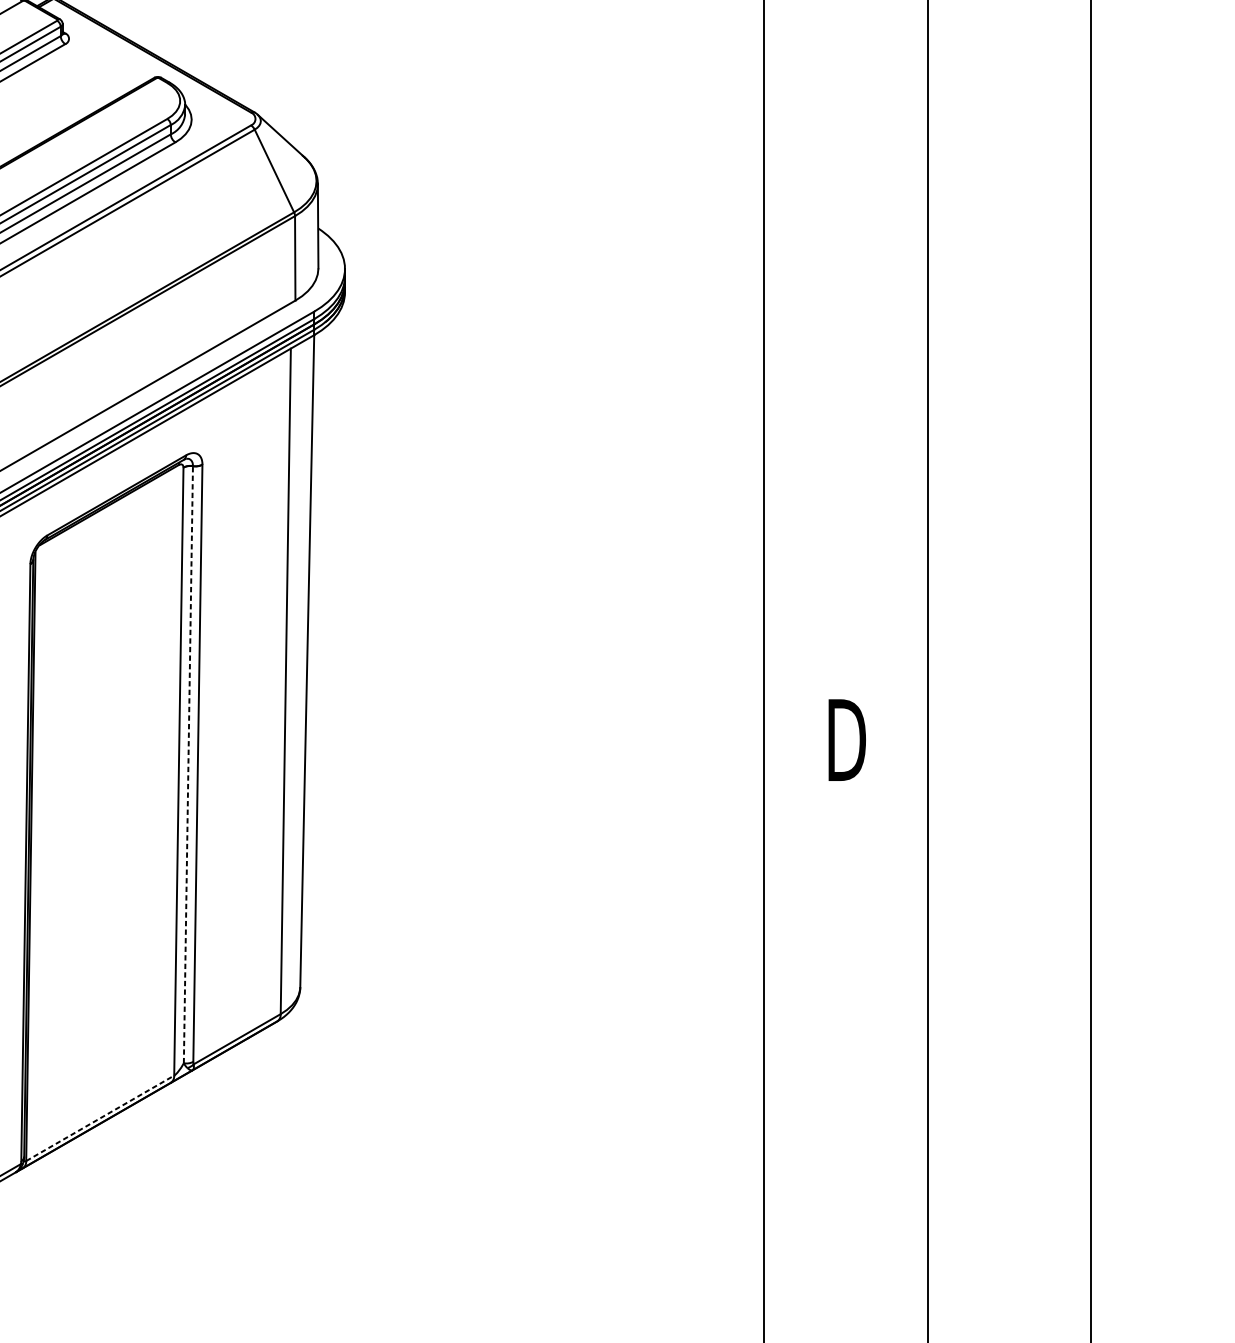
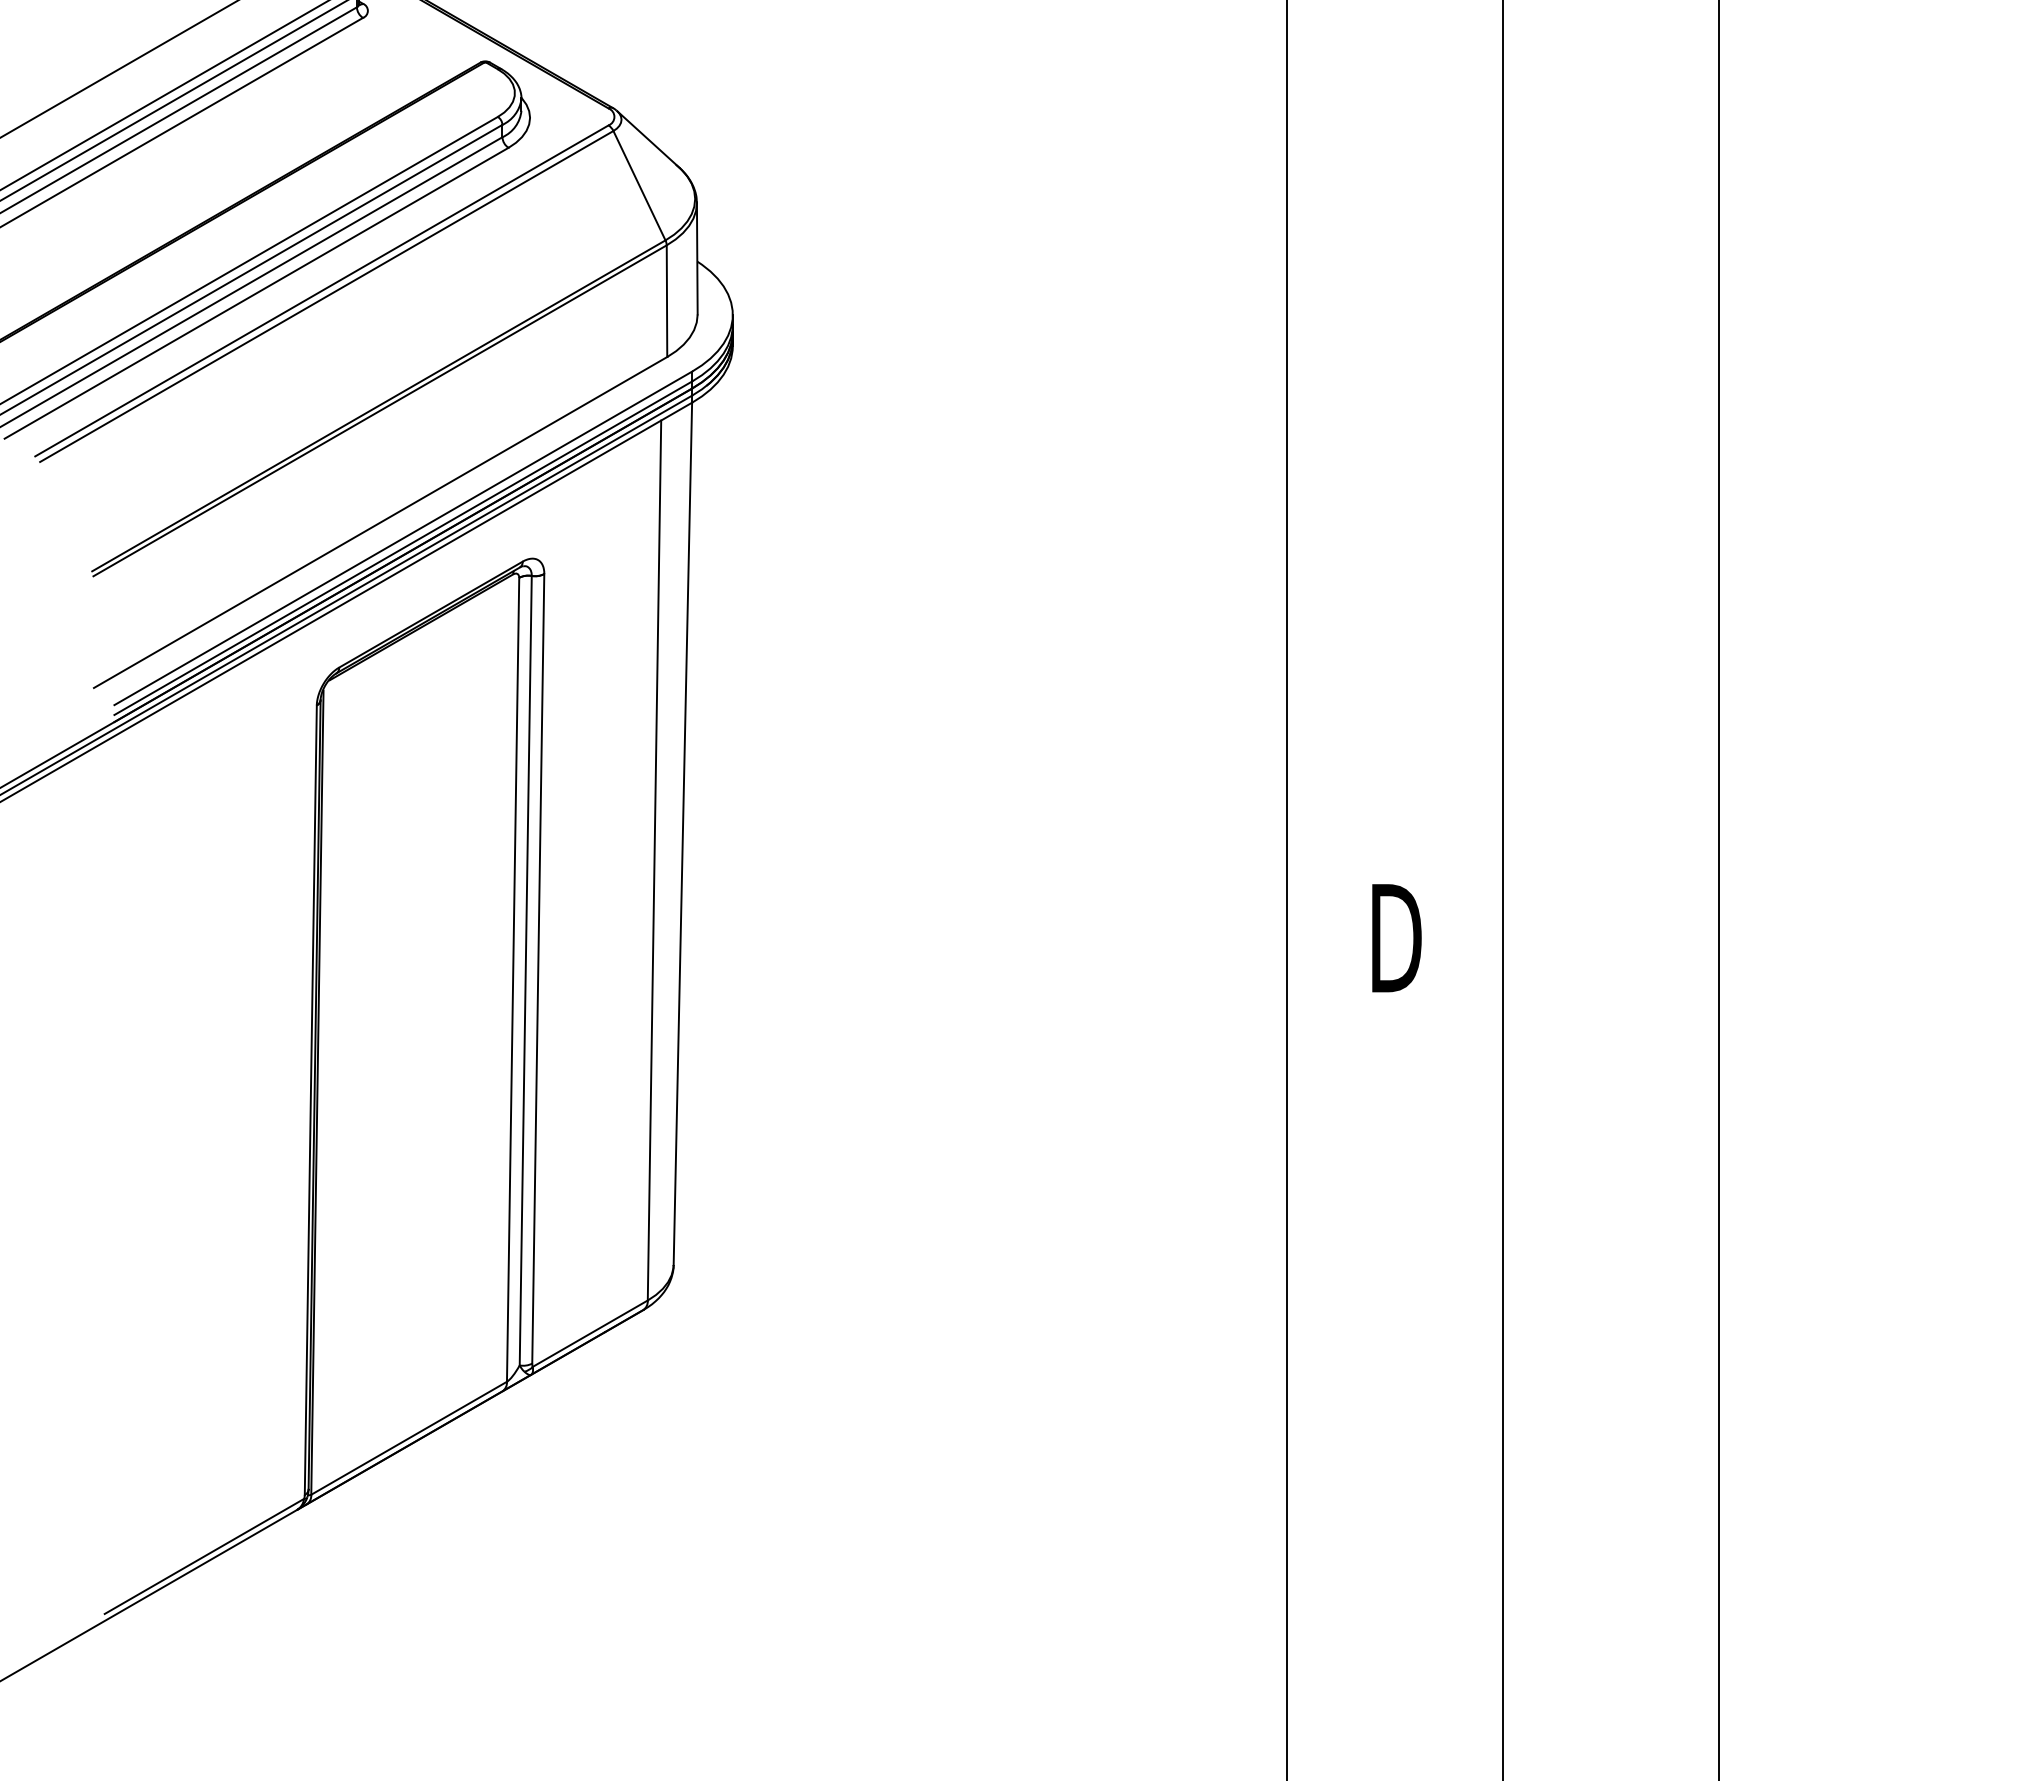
line: (188, 764) -> (525, 970), dashed -> solid
line: (100, 1118) -> (409, 1438), dashed -> solid

